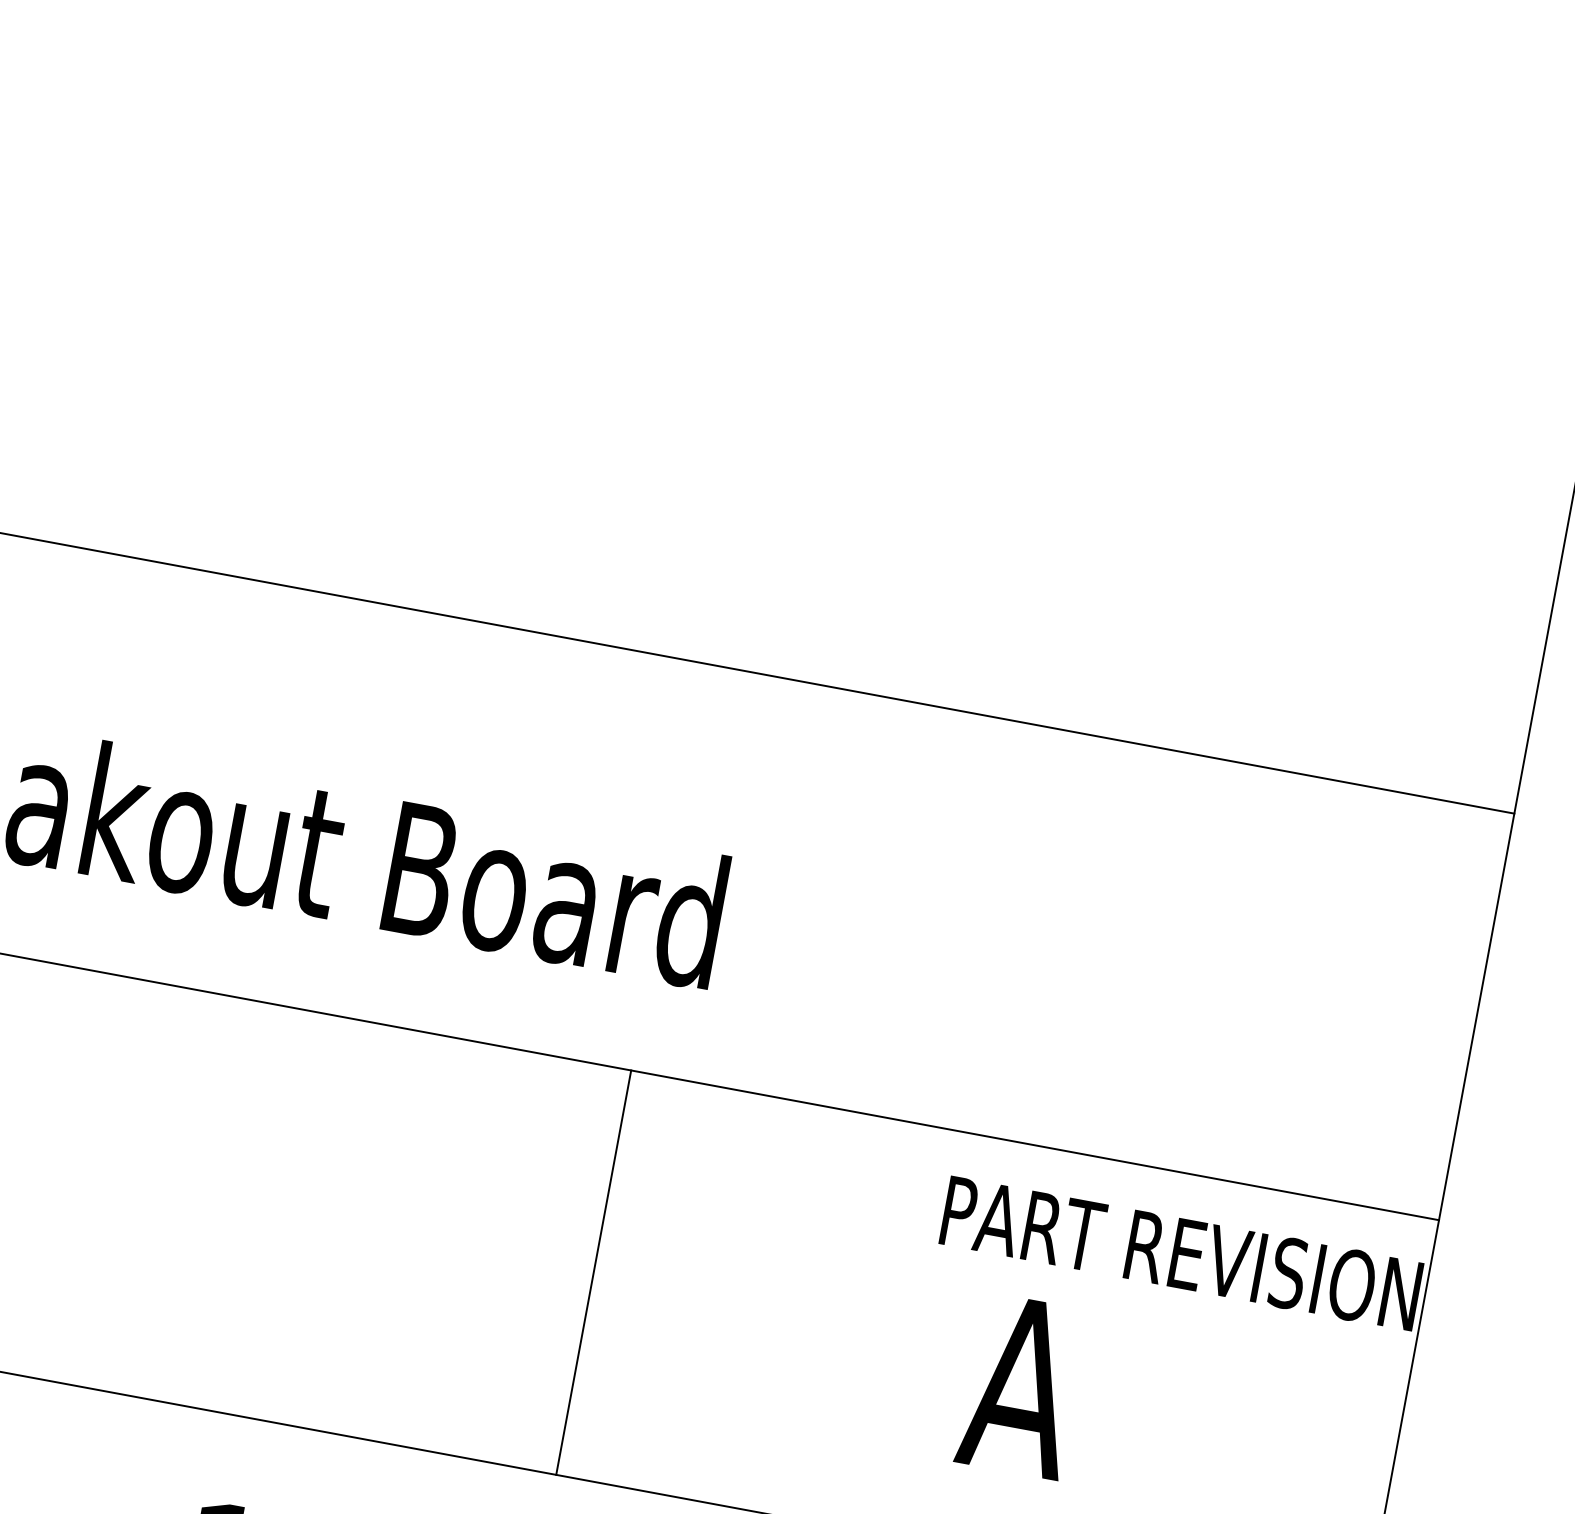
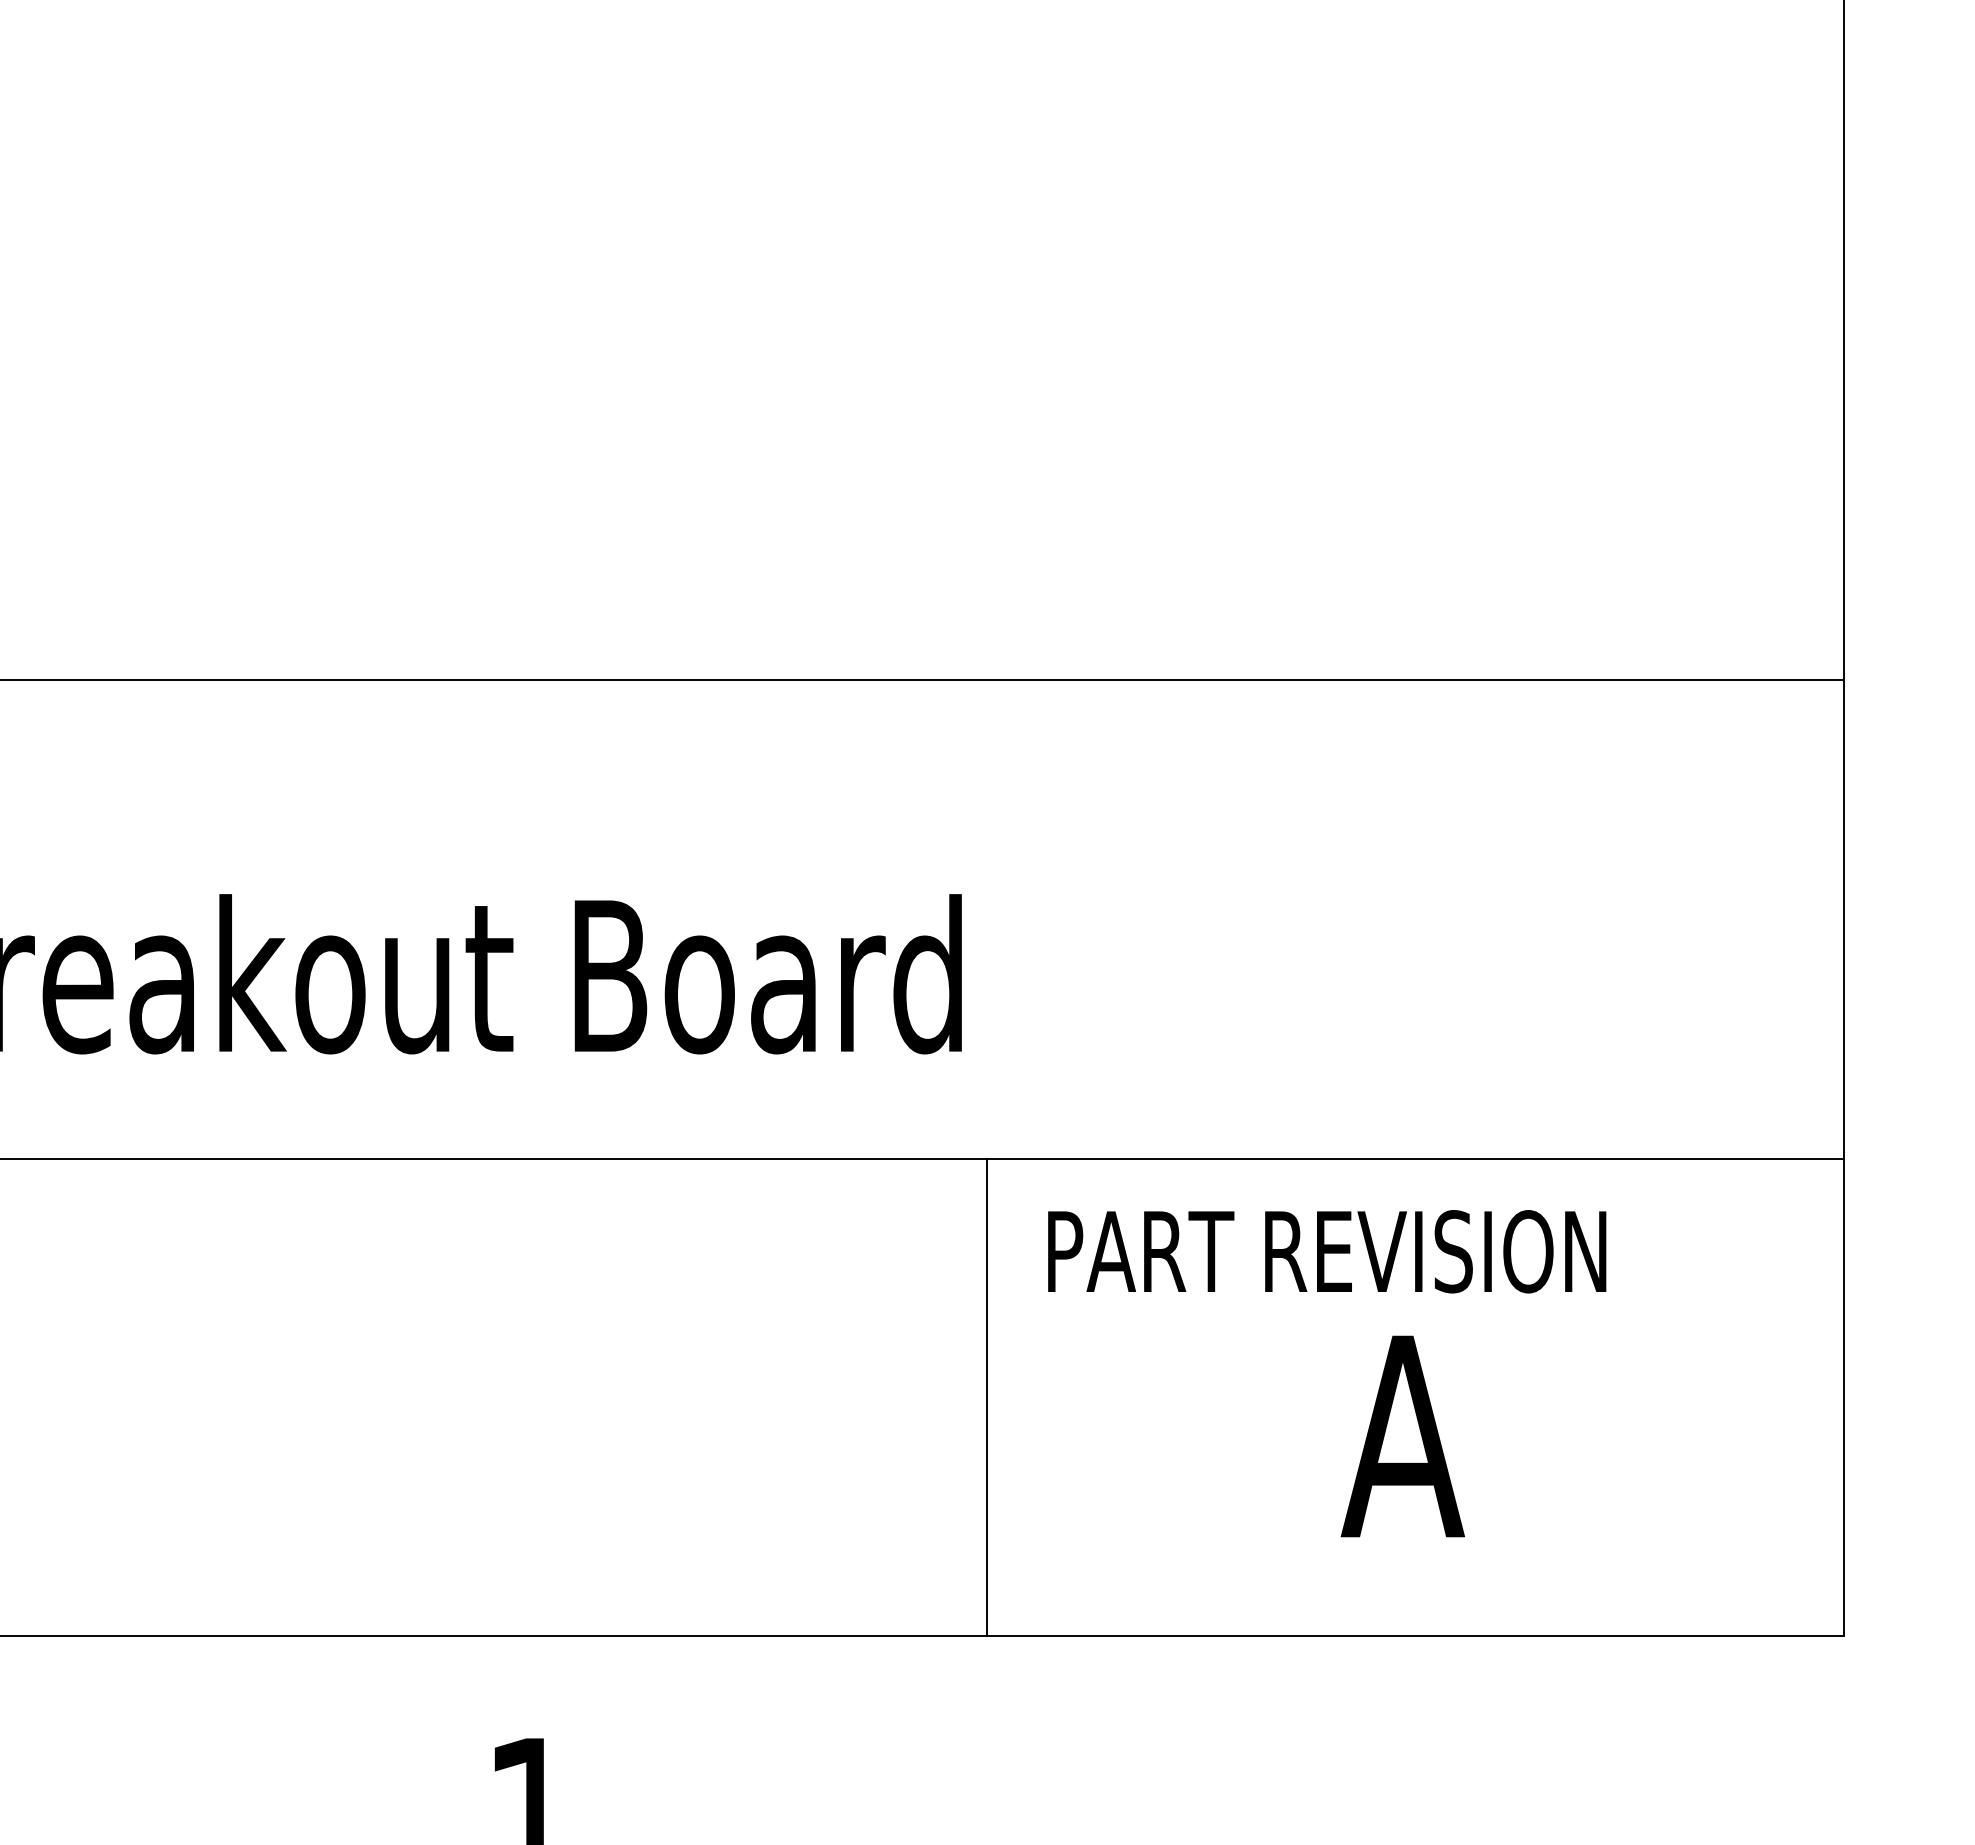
text: (1181, 1253) -> (1327, 1251), moved
line: (593, 1272) -> (986, 1397), moved

